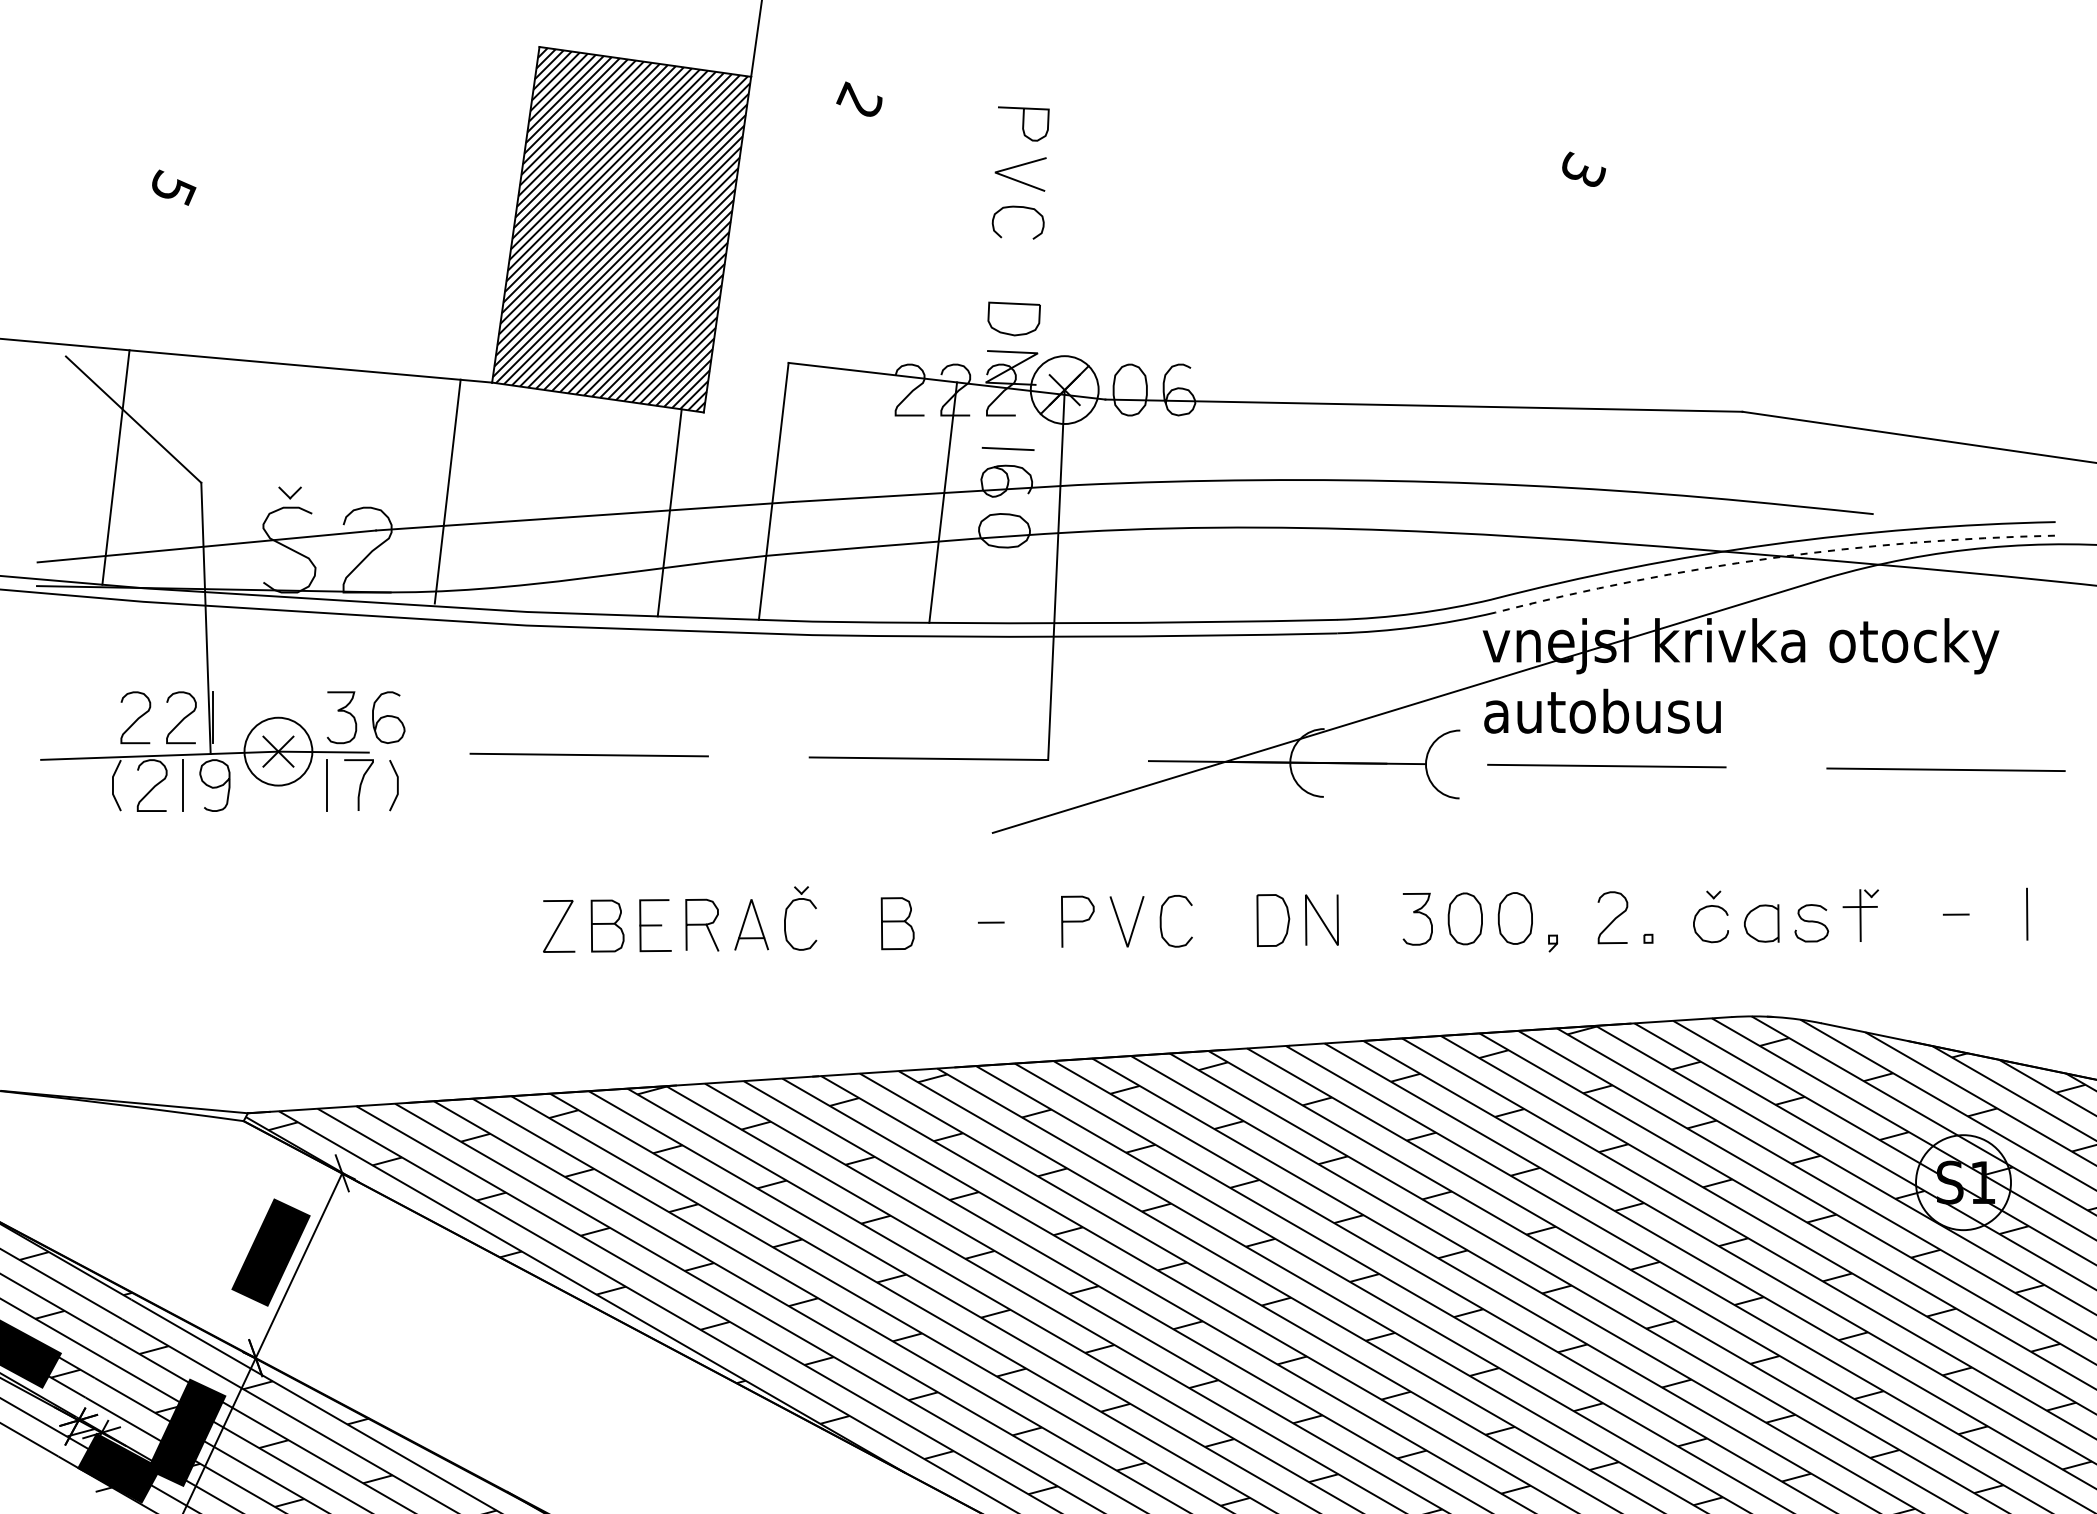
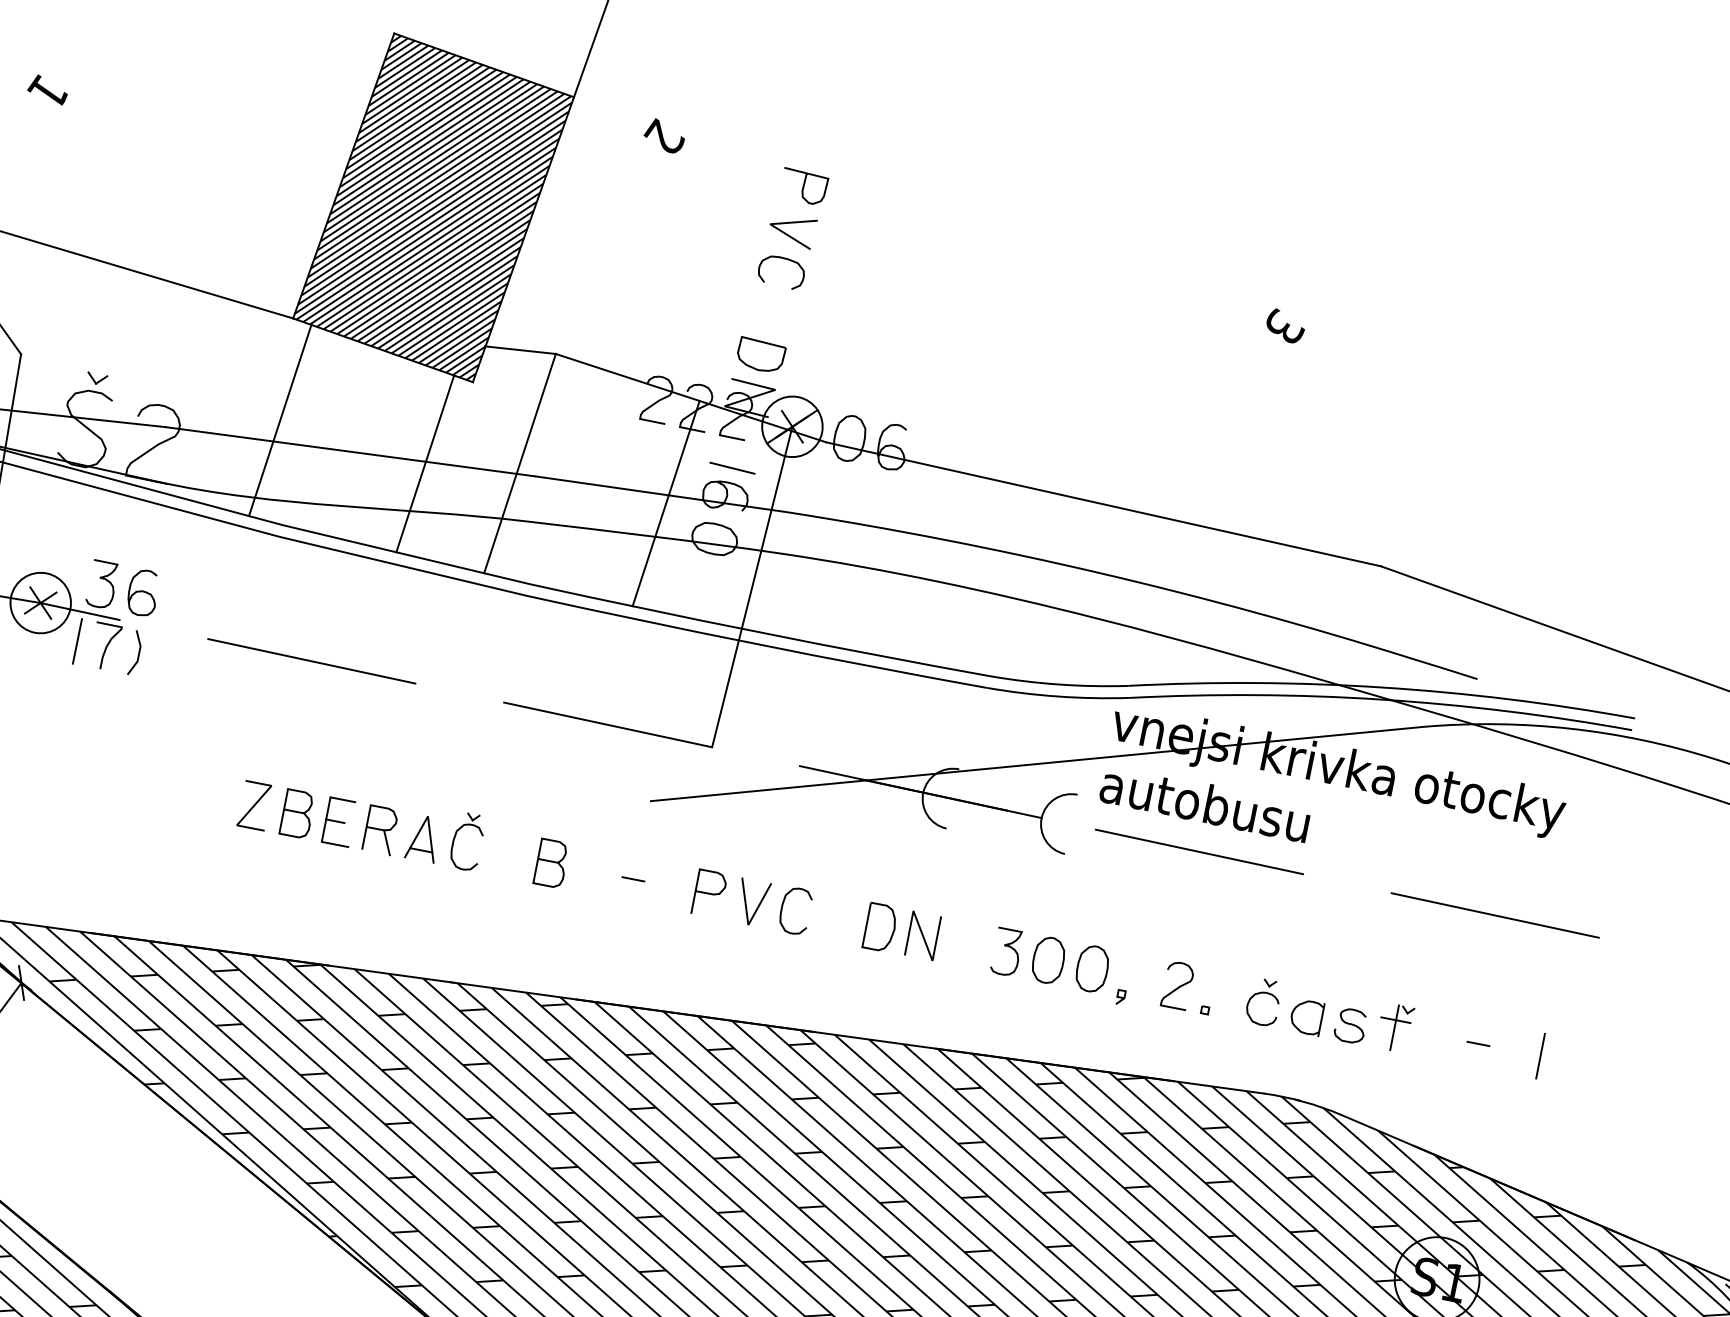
text: (172, 187) -> (48, 91), 5 -> 1
line: (748, 366) -> (520, 349), added
line: (447, 491) -> (280, 420), moved
arc: (1772, 558) -> (1381, 699), dashed -> solid

